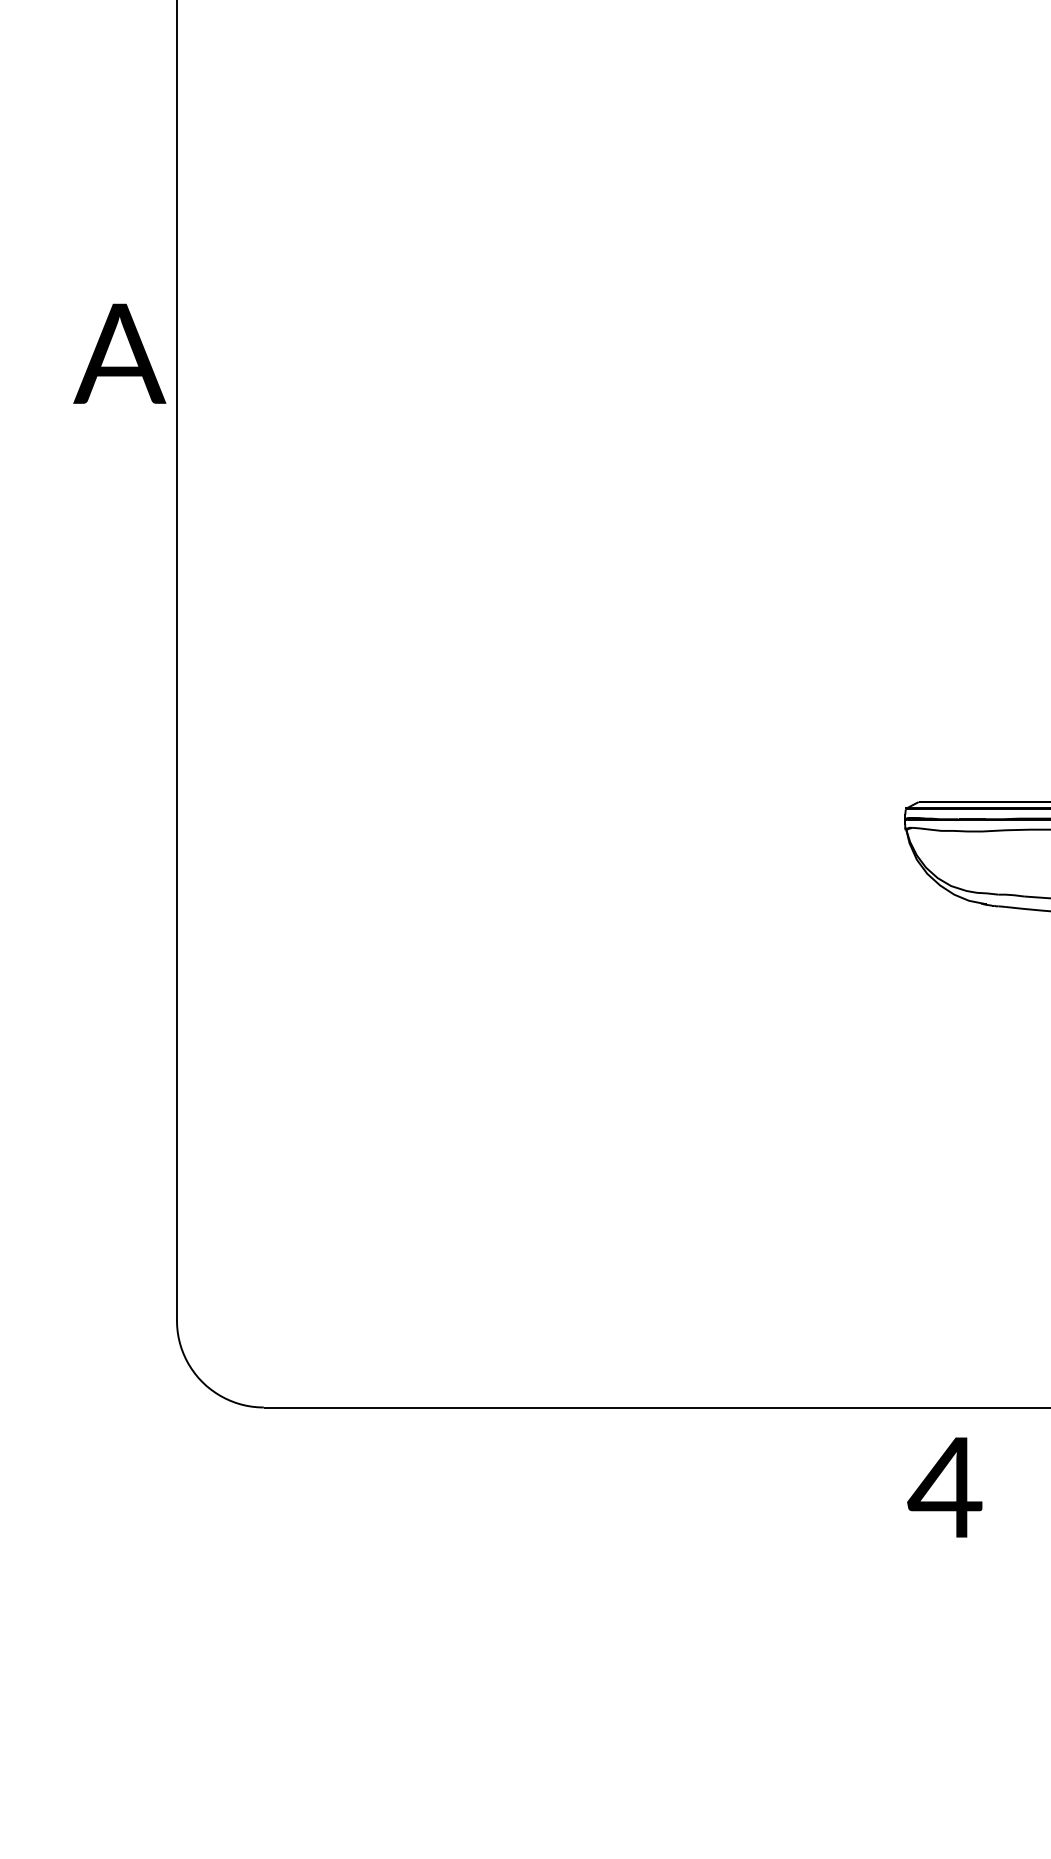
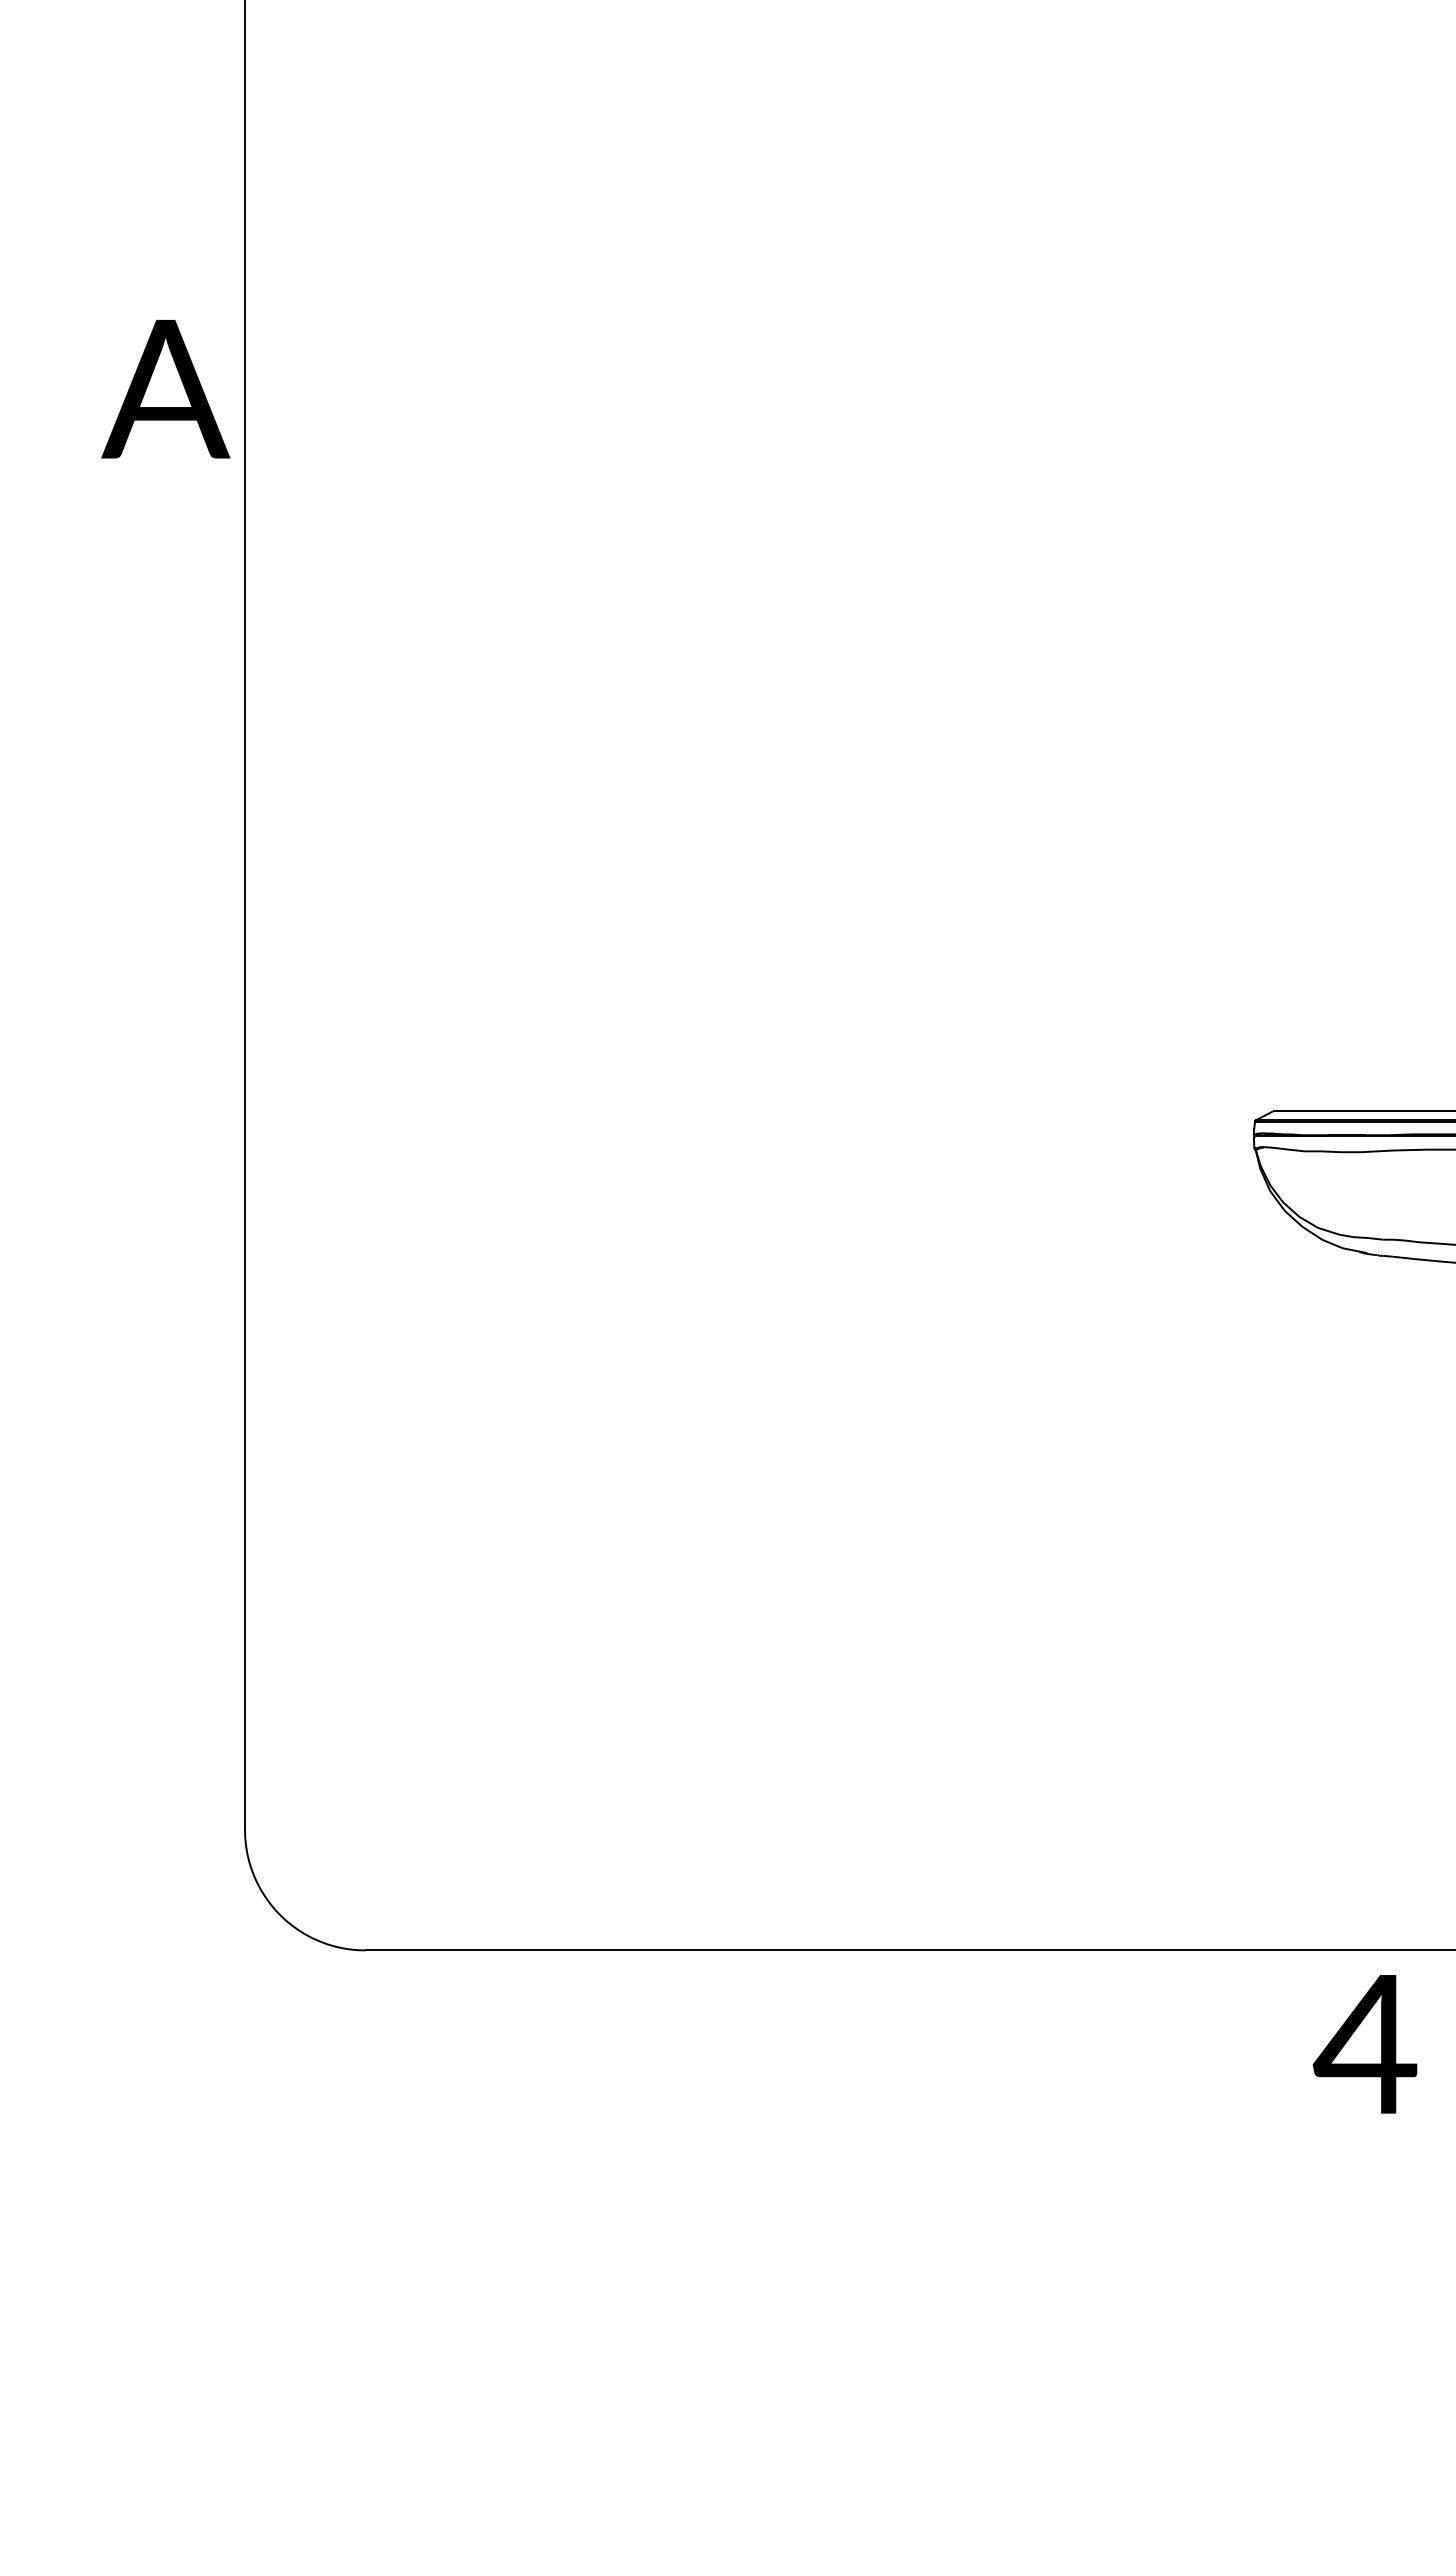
text: (119, 354) -> (165, 389), moved
text: (944, 1487) -> (1364, 2044), moved

